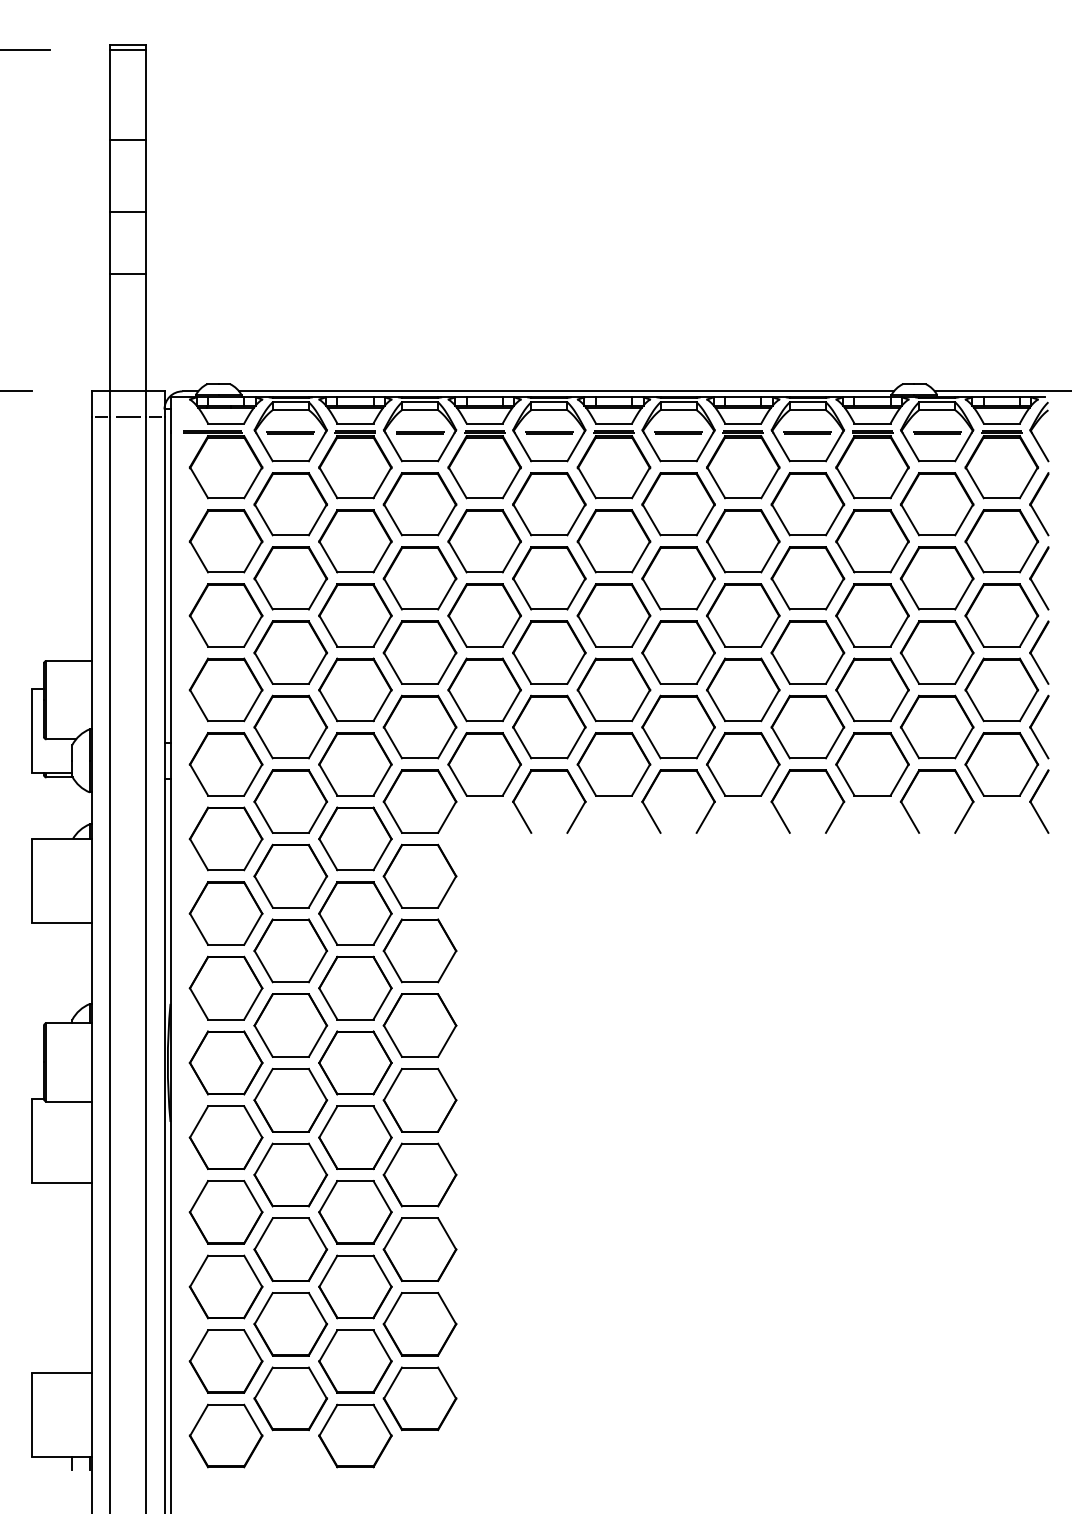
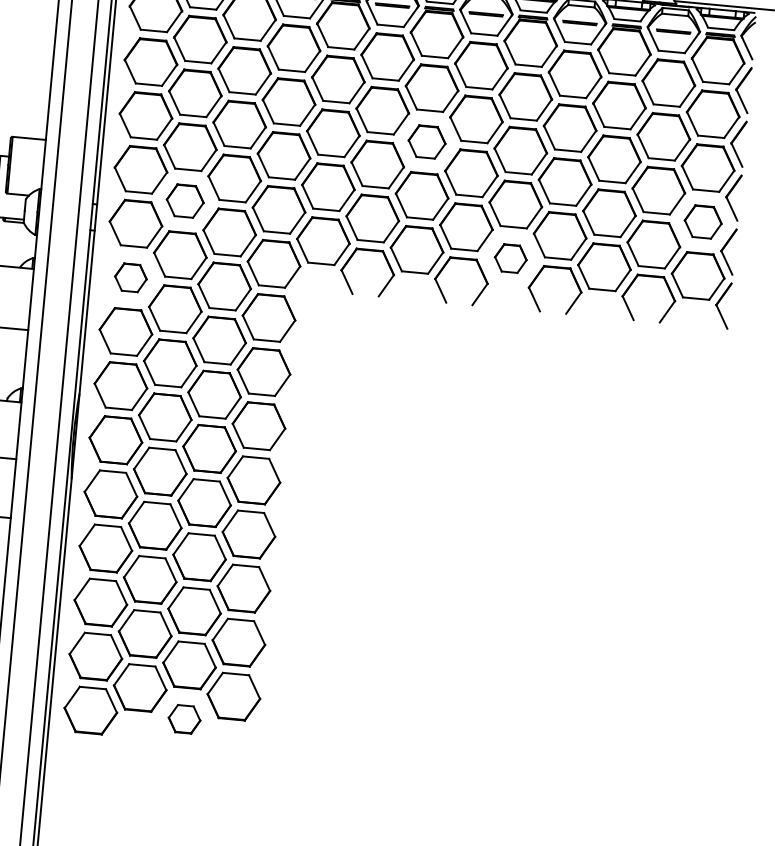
part: (613, 615) -> (426, 141), size x0.7
part: (1001, 689) -> (703, 221), size x0.7
part: (290, 726) -> (185, 200), size x0.7
part: (743, 764) -> (510, 258), size x0.6
part: (225, 838) -> (130, 277), size x0.6
part: (355, 1435) -> (184, 718), size x0.6

